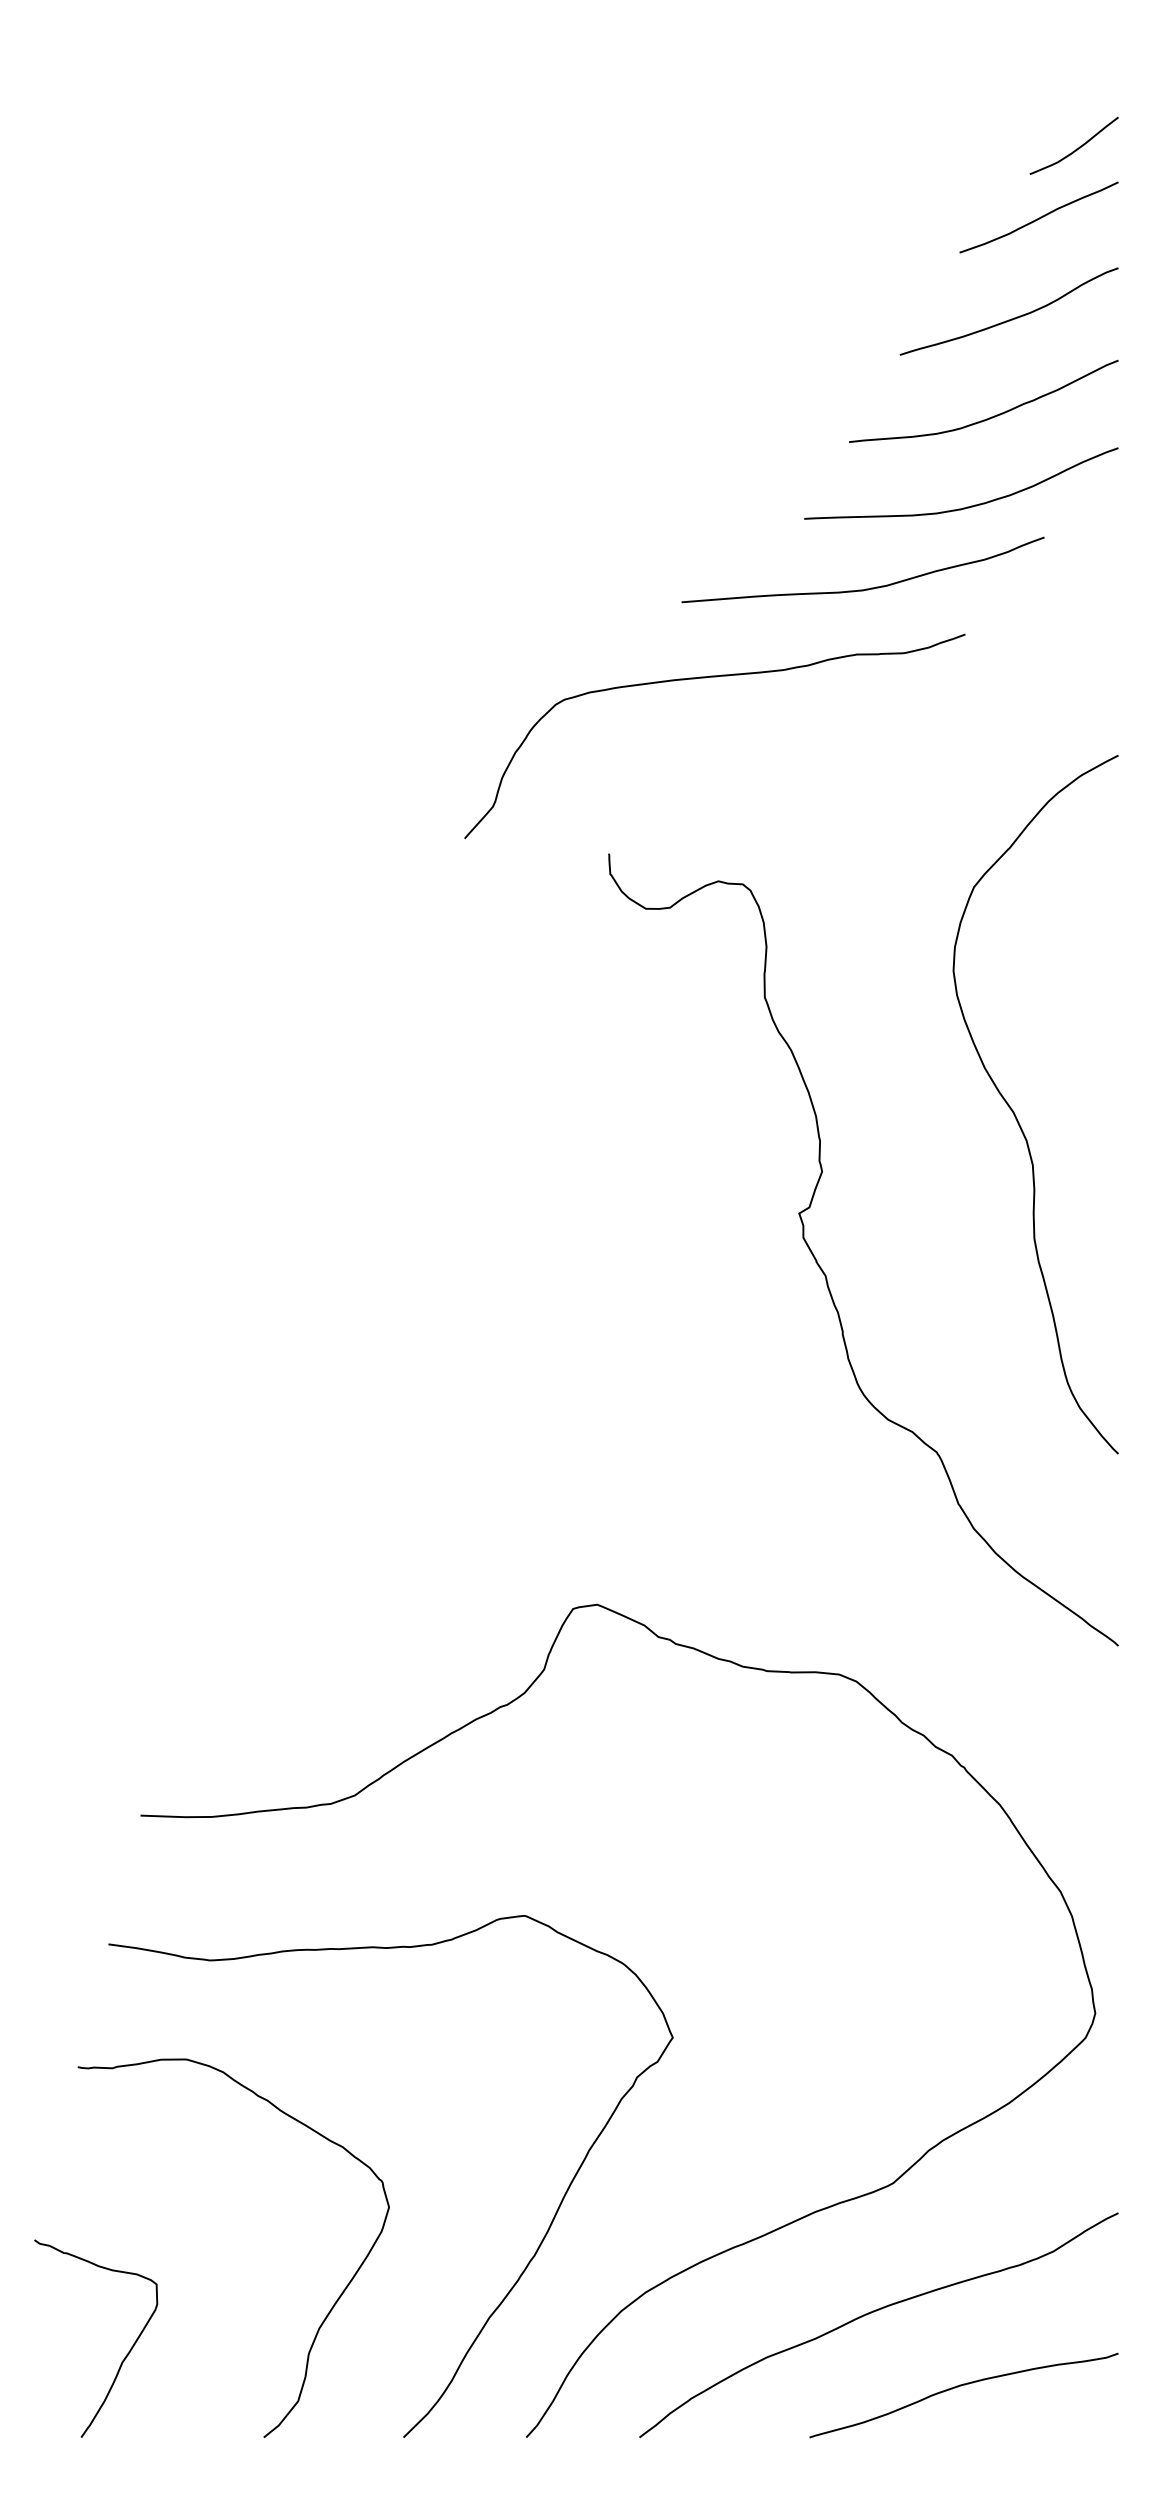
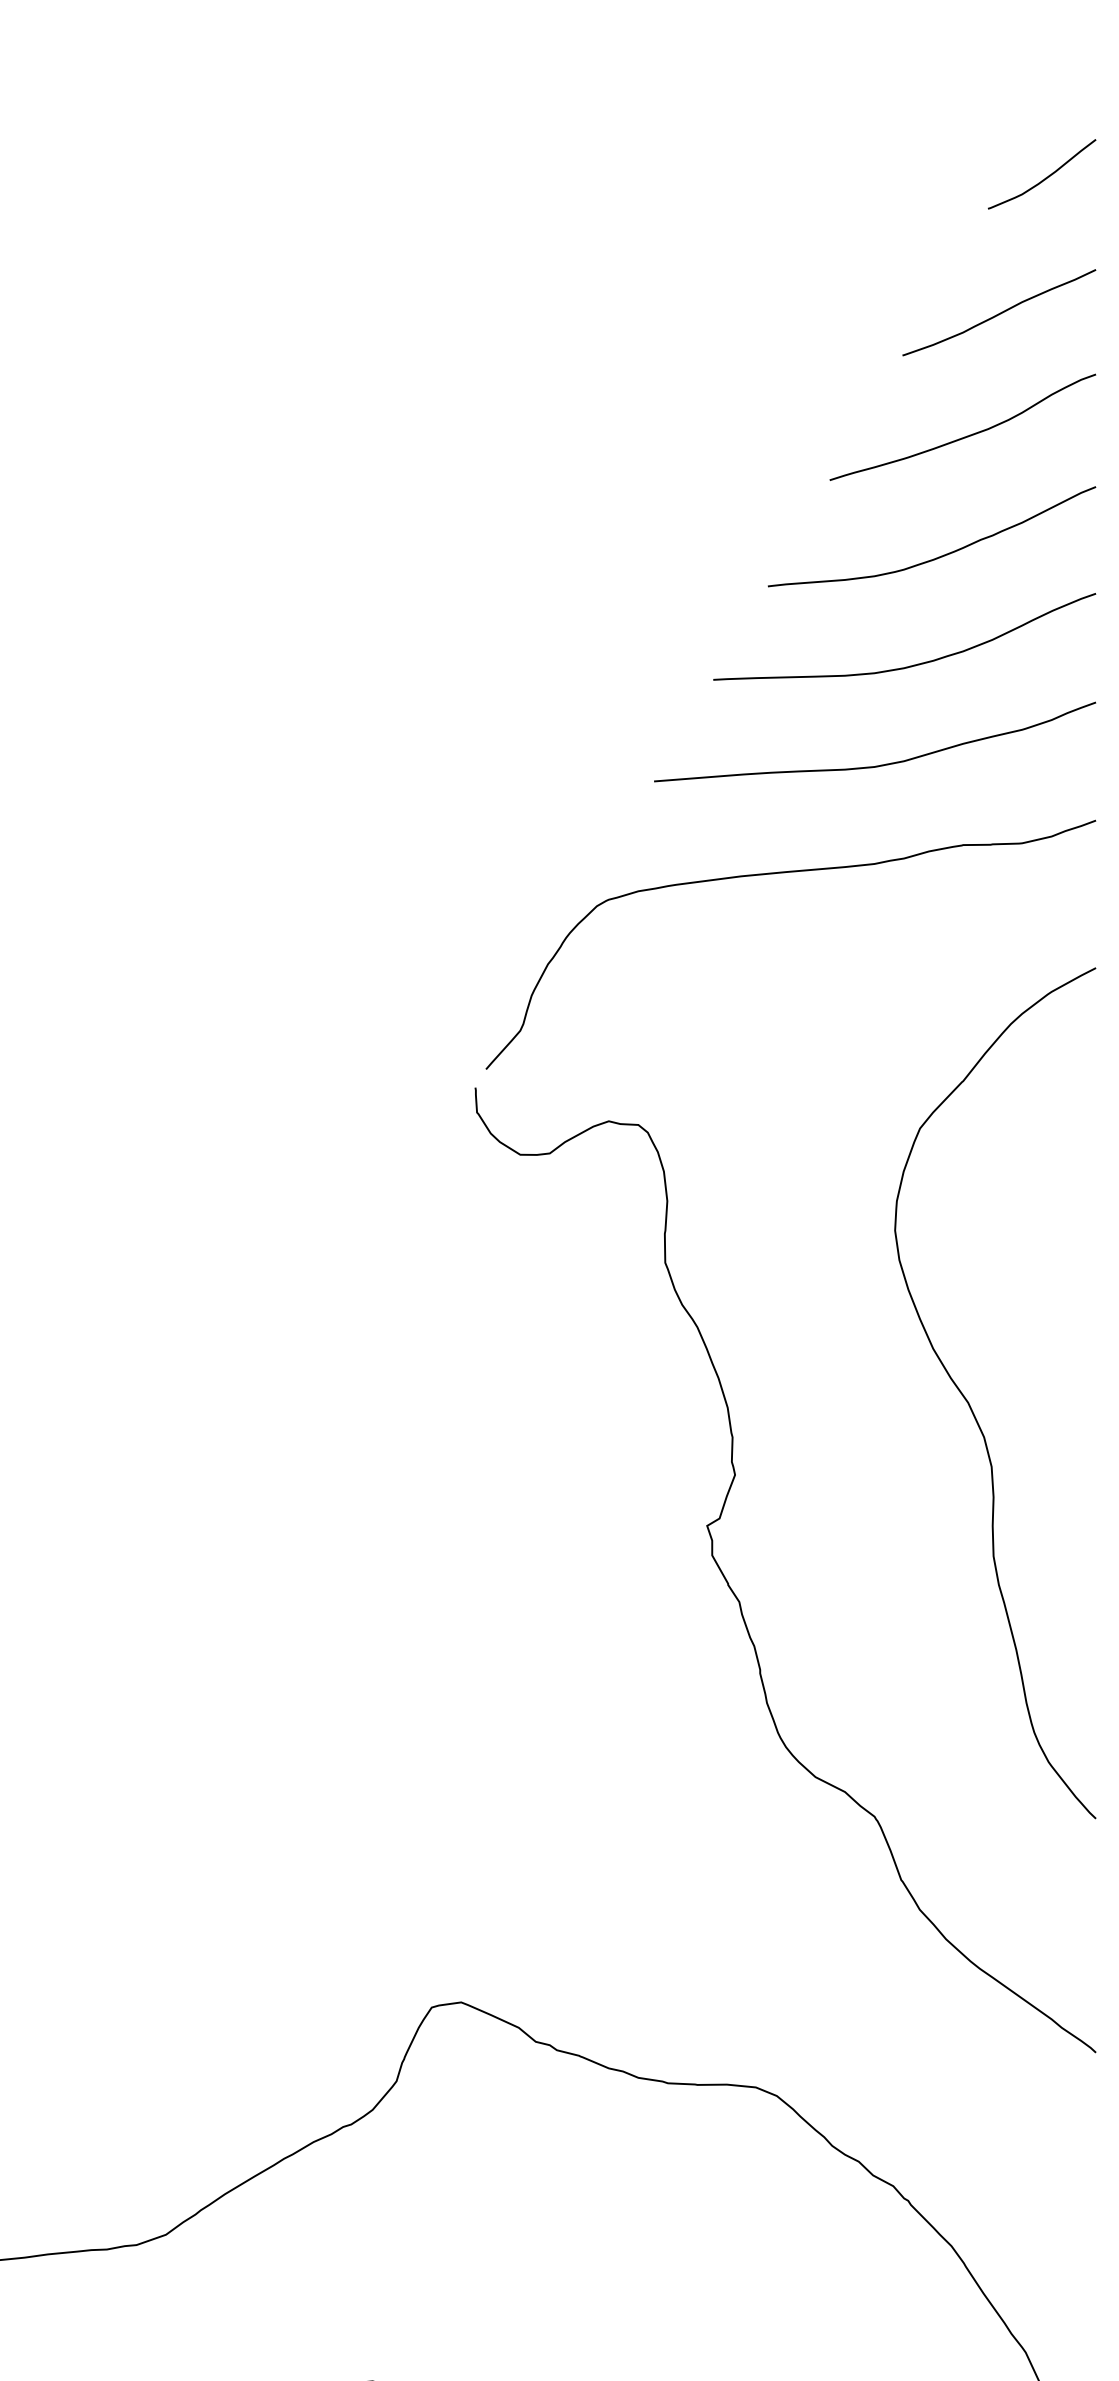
curve: (1076, 148) -> (1044, 177), moved
curve: (866, 588) -> (879, 764), moved
curve: (705, 678) -> (779, 874), moved

